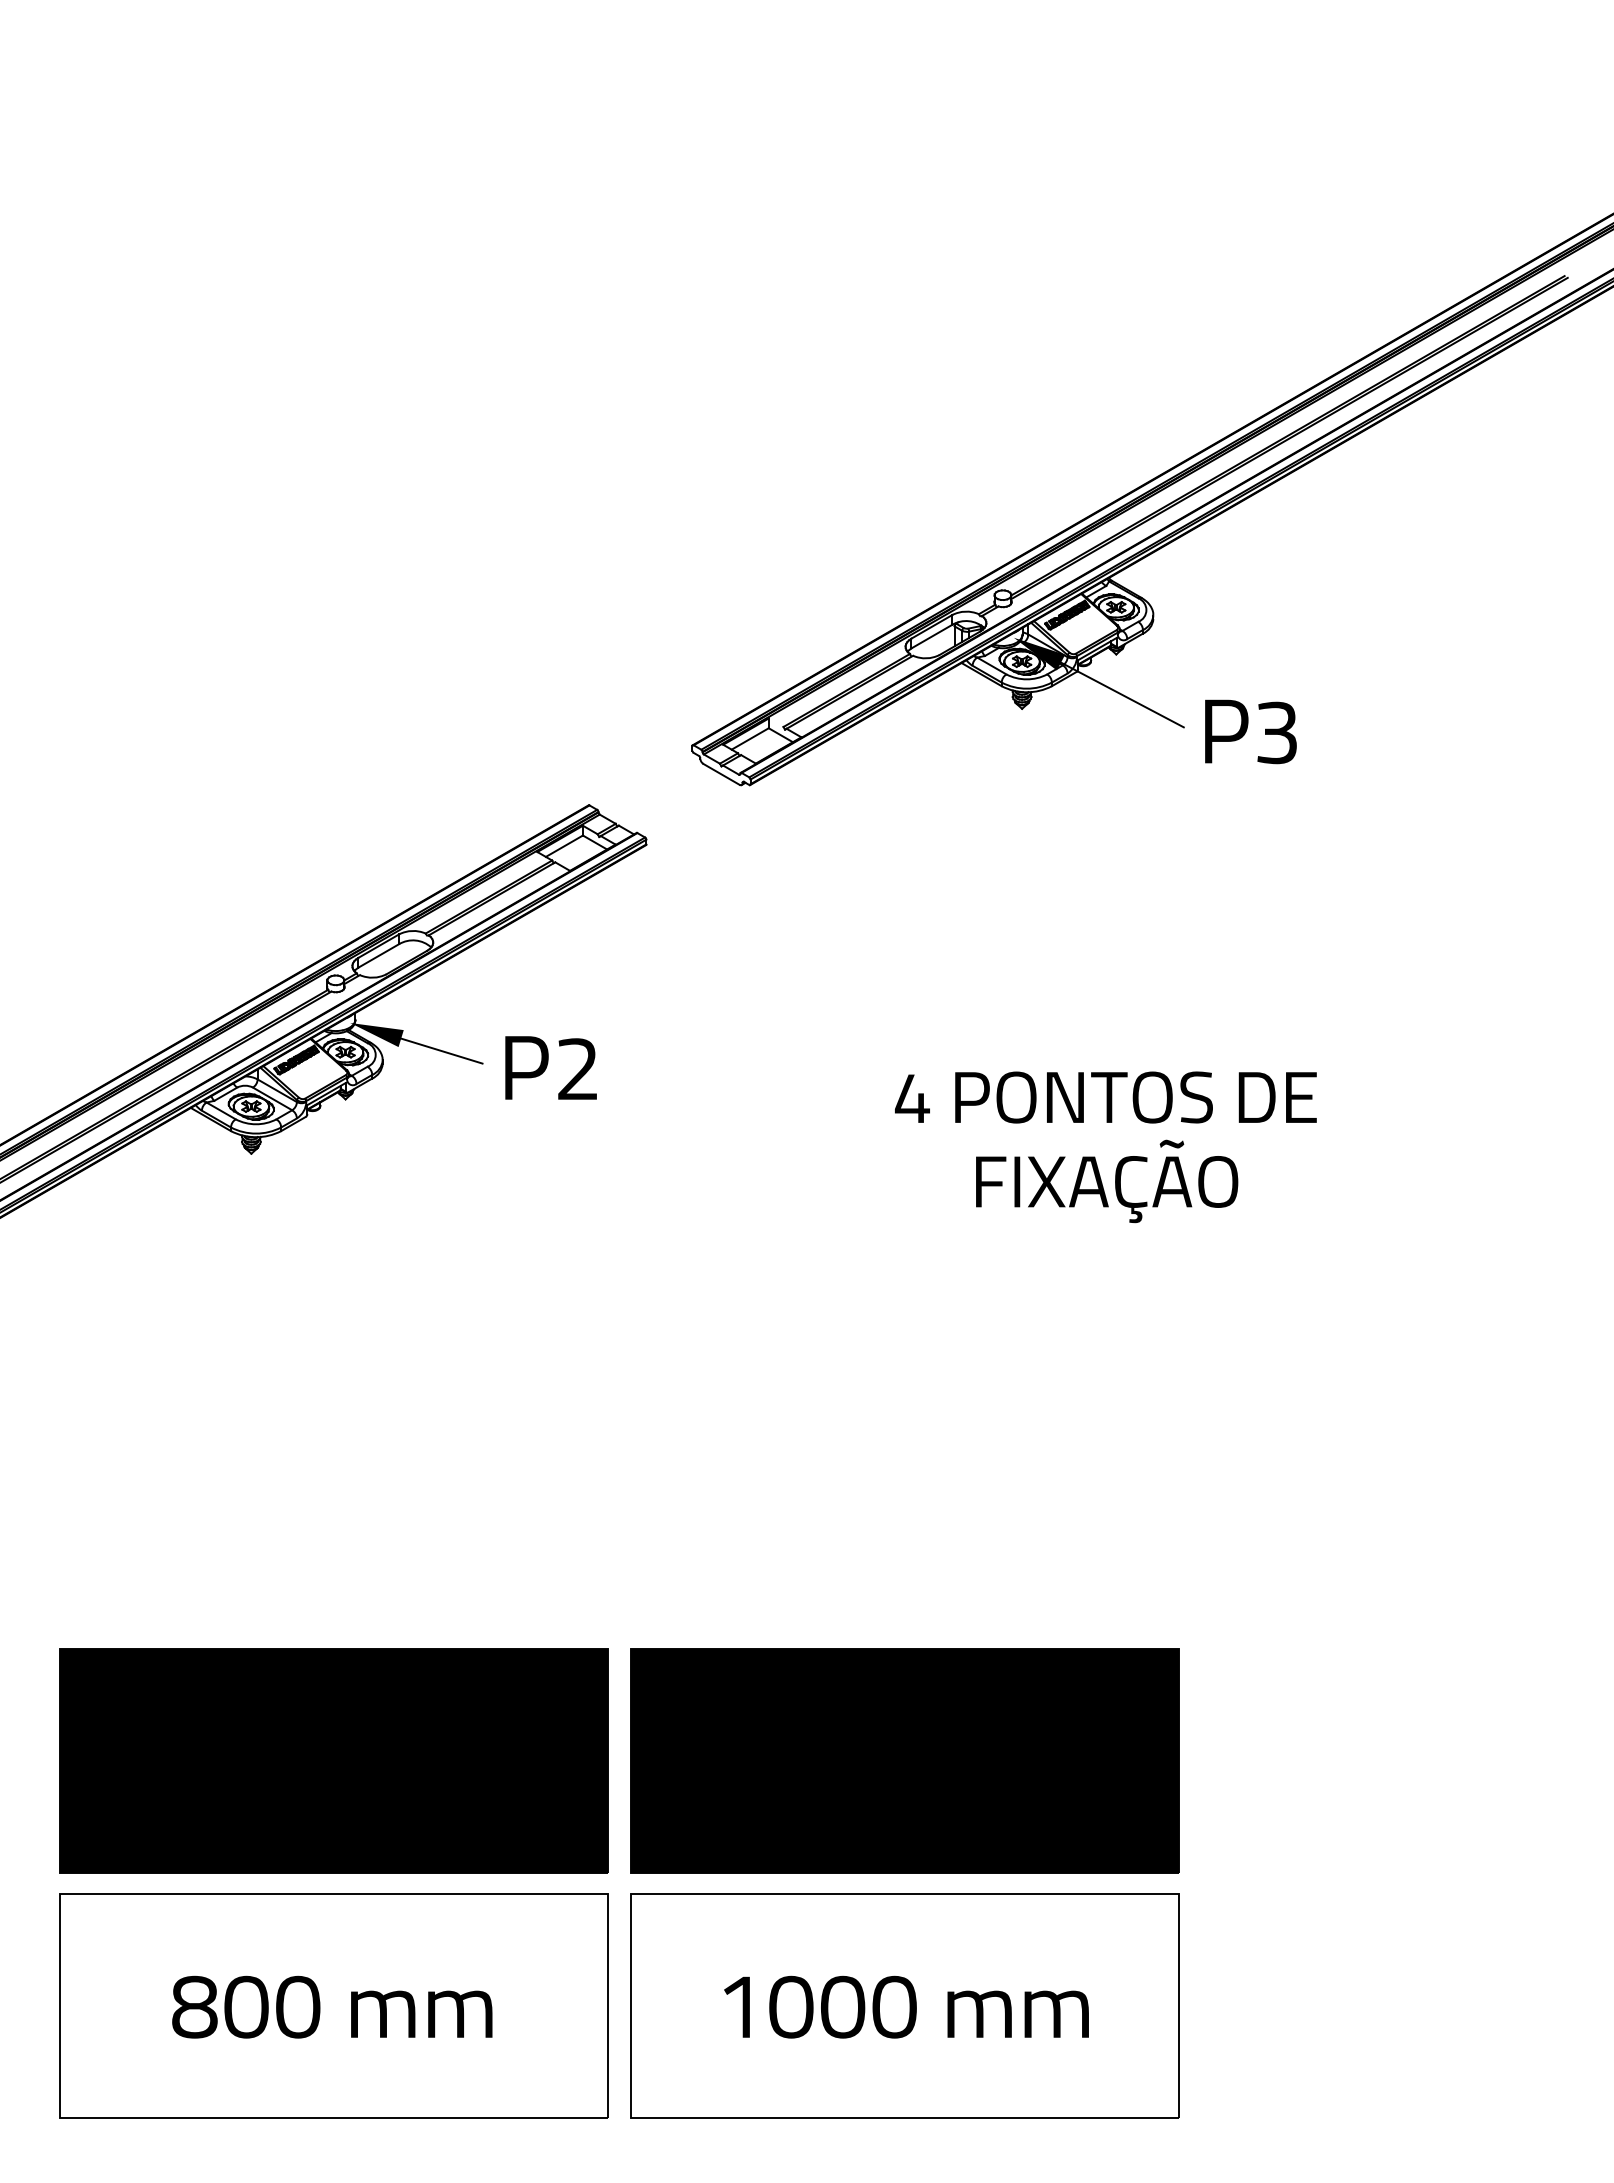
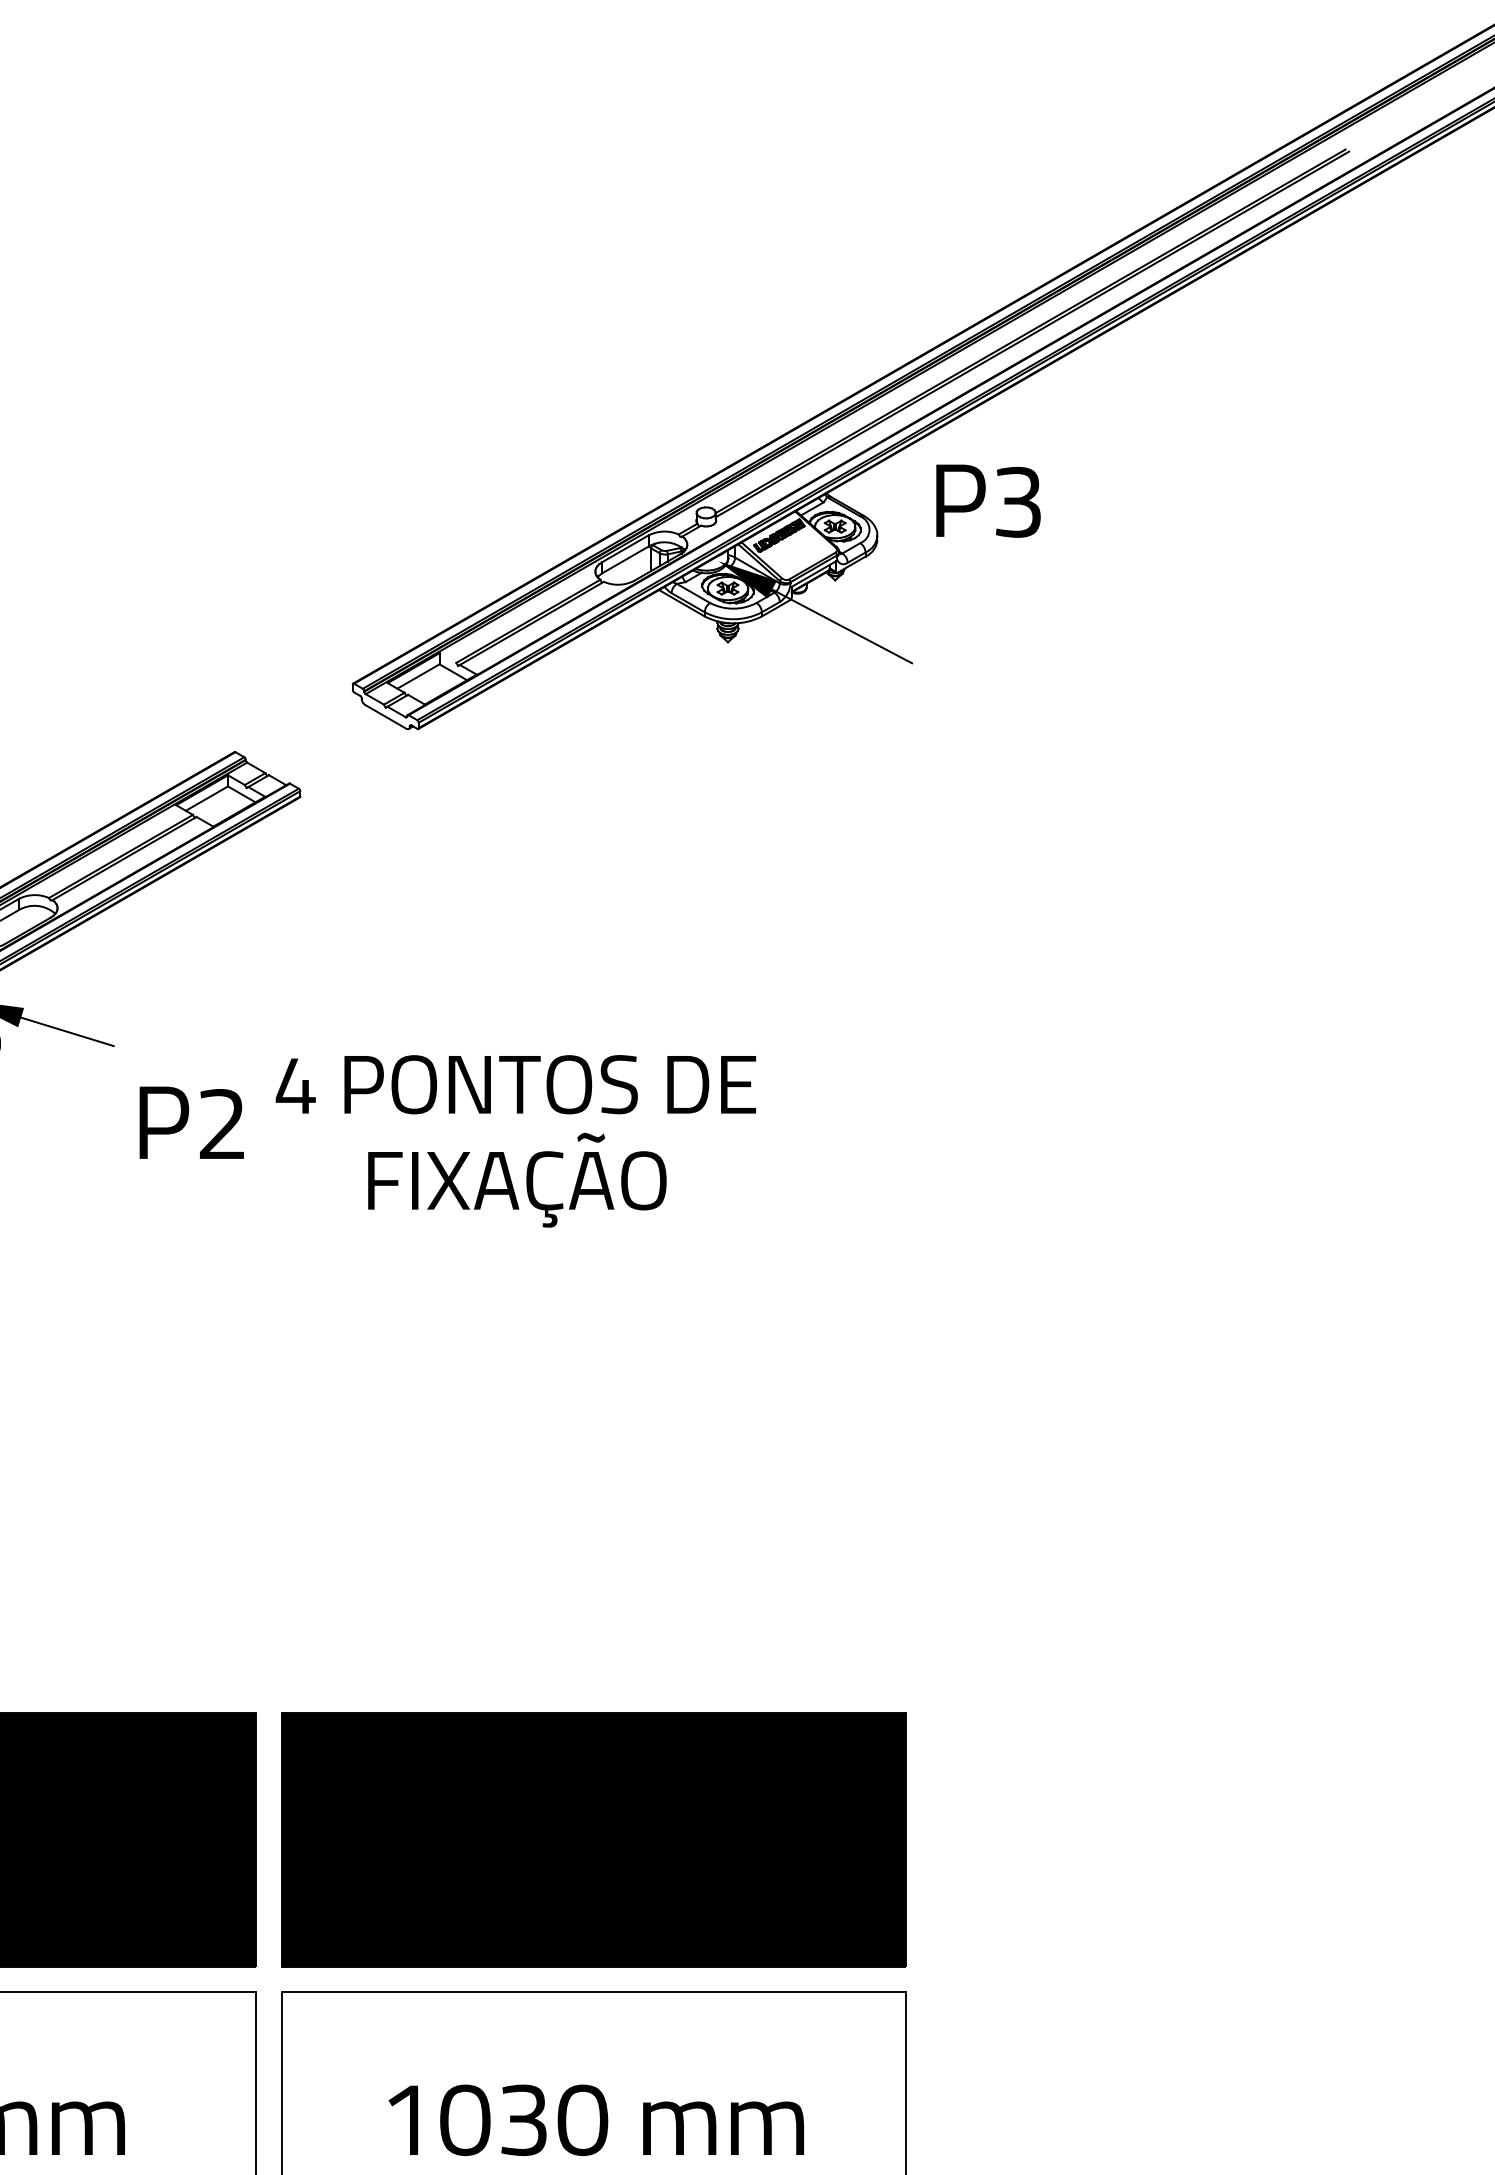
text: (1250, 731) -> (987, 500), moved
text: (550, 1067) -> (191, 1122), moved
text: (1105, 1147) -> (515, 1141), moved
text: (843, 2007) -> (524, 2120), 1000 -> 1030

